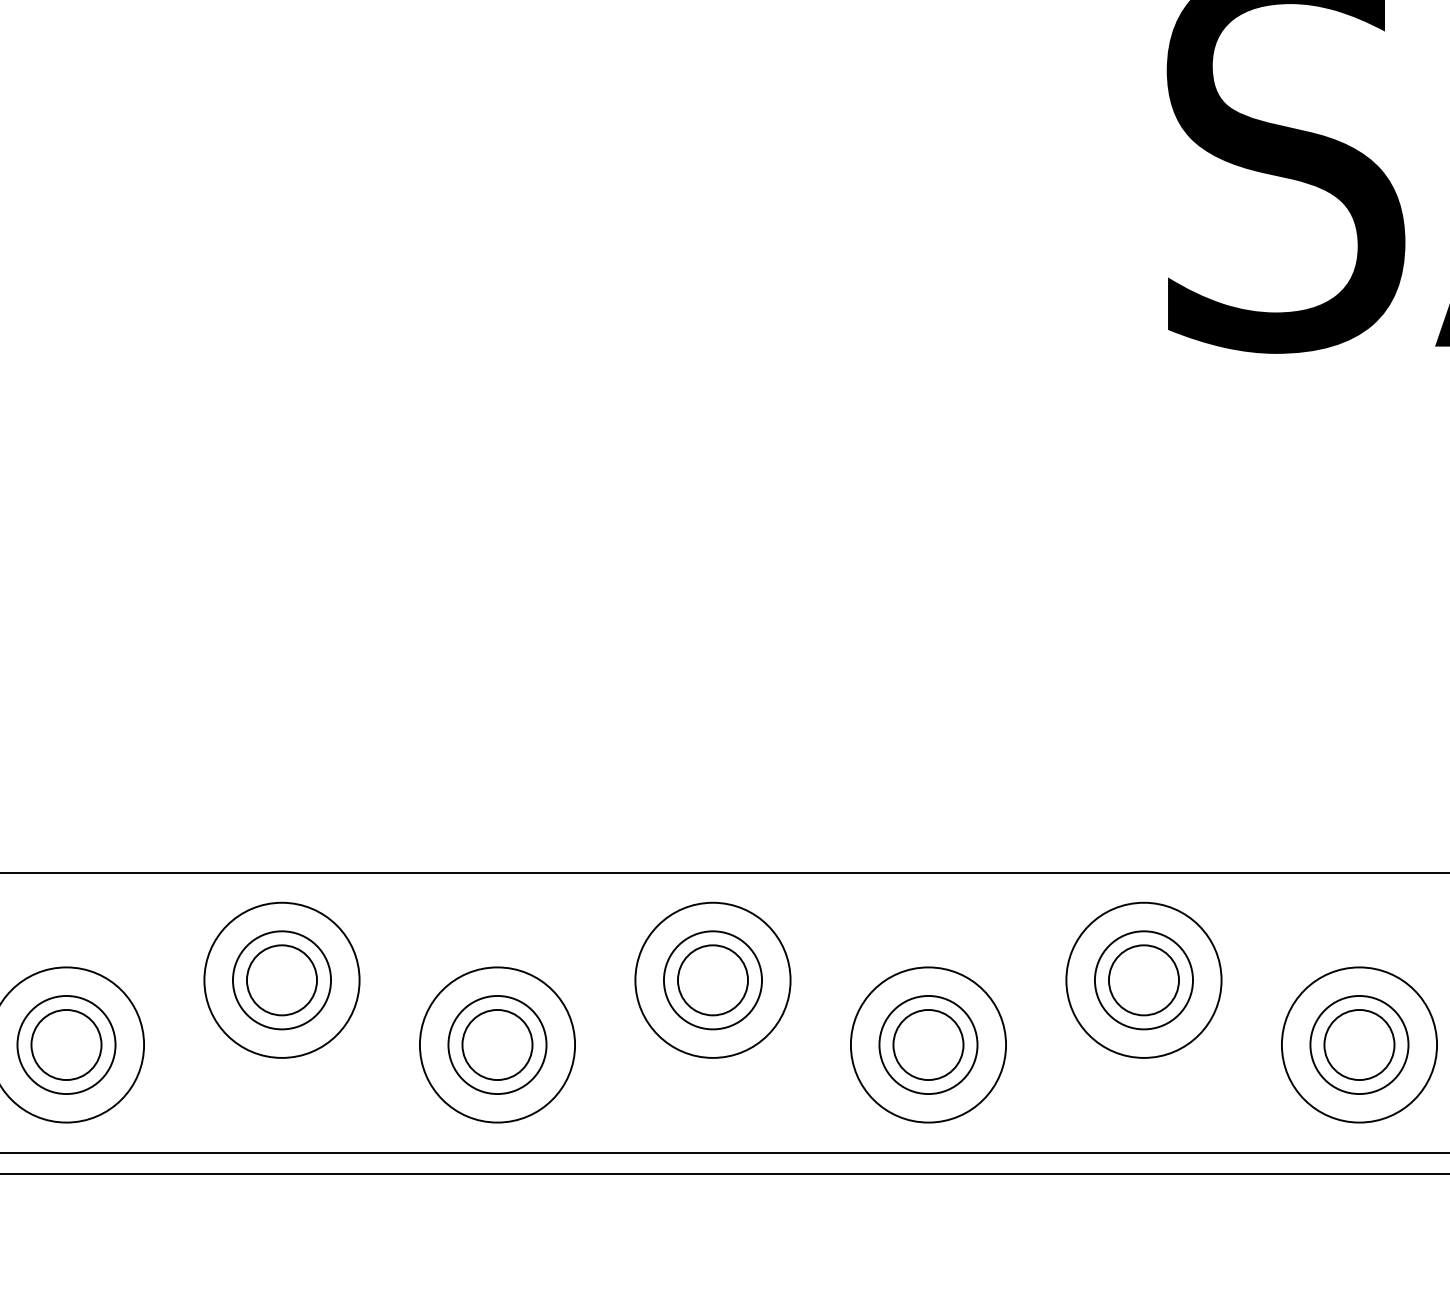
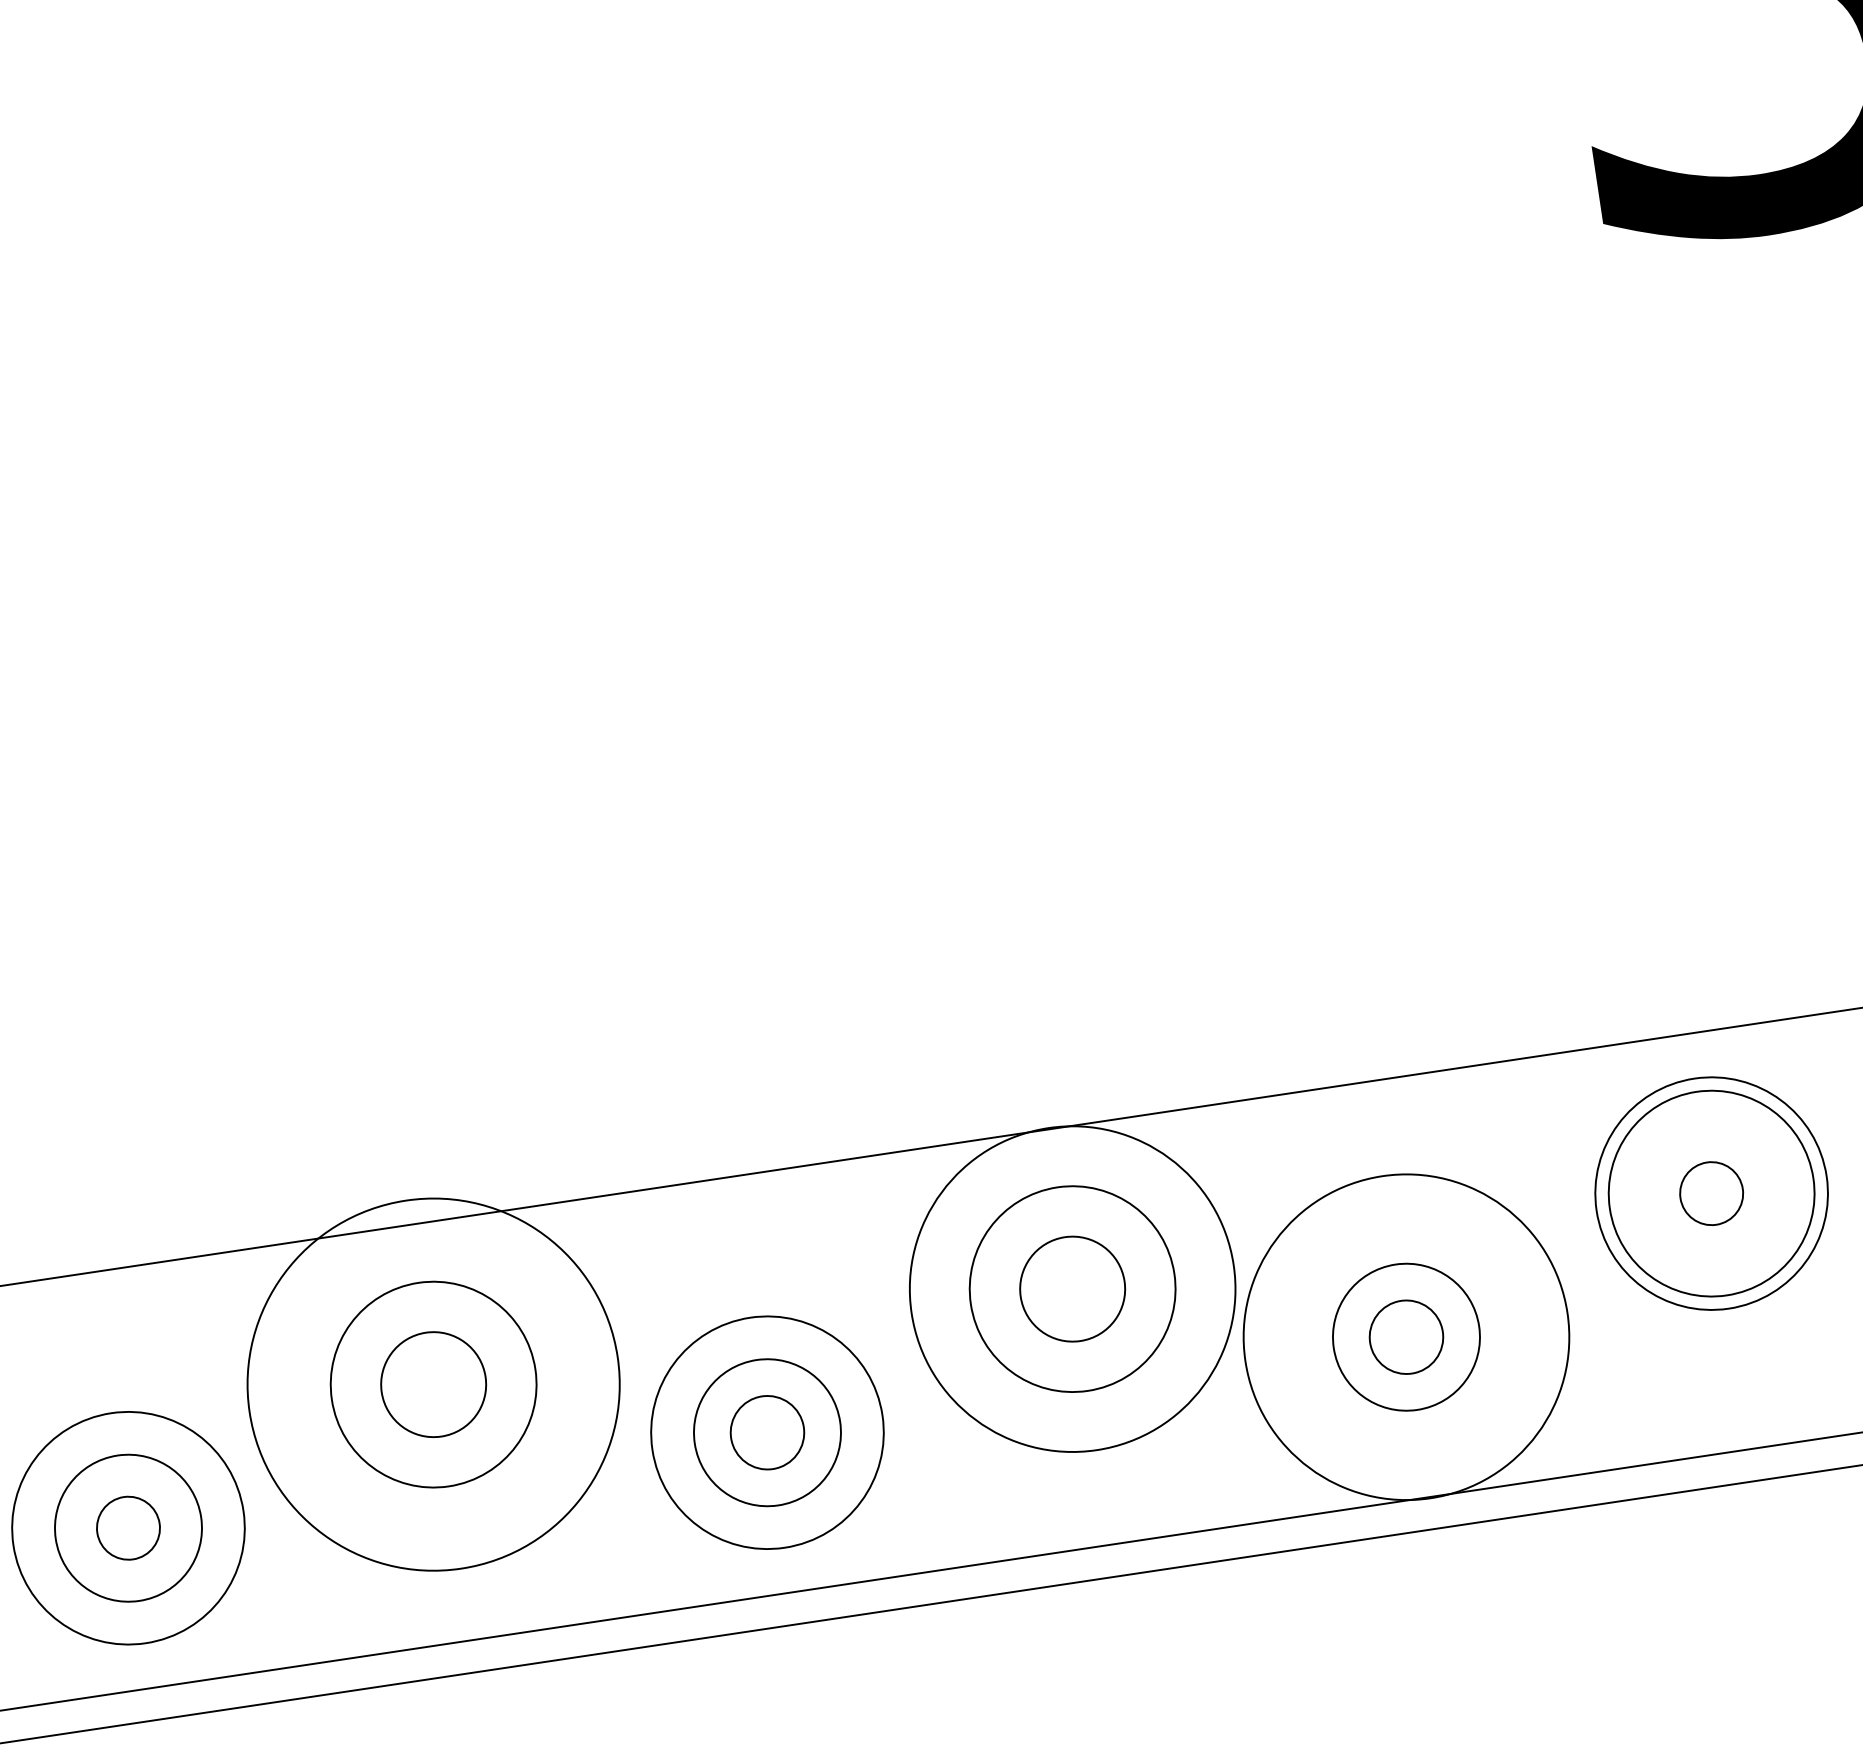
circle: (281, 979) -> (432, 1383), size x1.6
circle: (712, 979) -> (1071, 1287), size x1.4
circle: (281, 980) -> (432, 1384), size x1.4
circle: (712, 980) -> (1071, 1289), size x1.4
circle: (1143, 980) -> (1710, 1193), size x0.6
circle: (1143, 980) -> (1710, 1193), size x1.4
circle: (66, 1044) -> (128, 1527), size x0.6
circle: (497, 1044) -> (767, 1431), size x0.7
circle: (928, 1044) -> (1406, 1336), size x0.7
circle: (928, 1044) -> (1406, 1336), size x1.4

